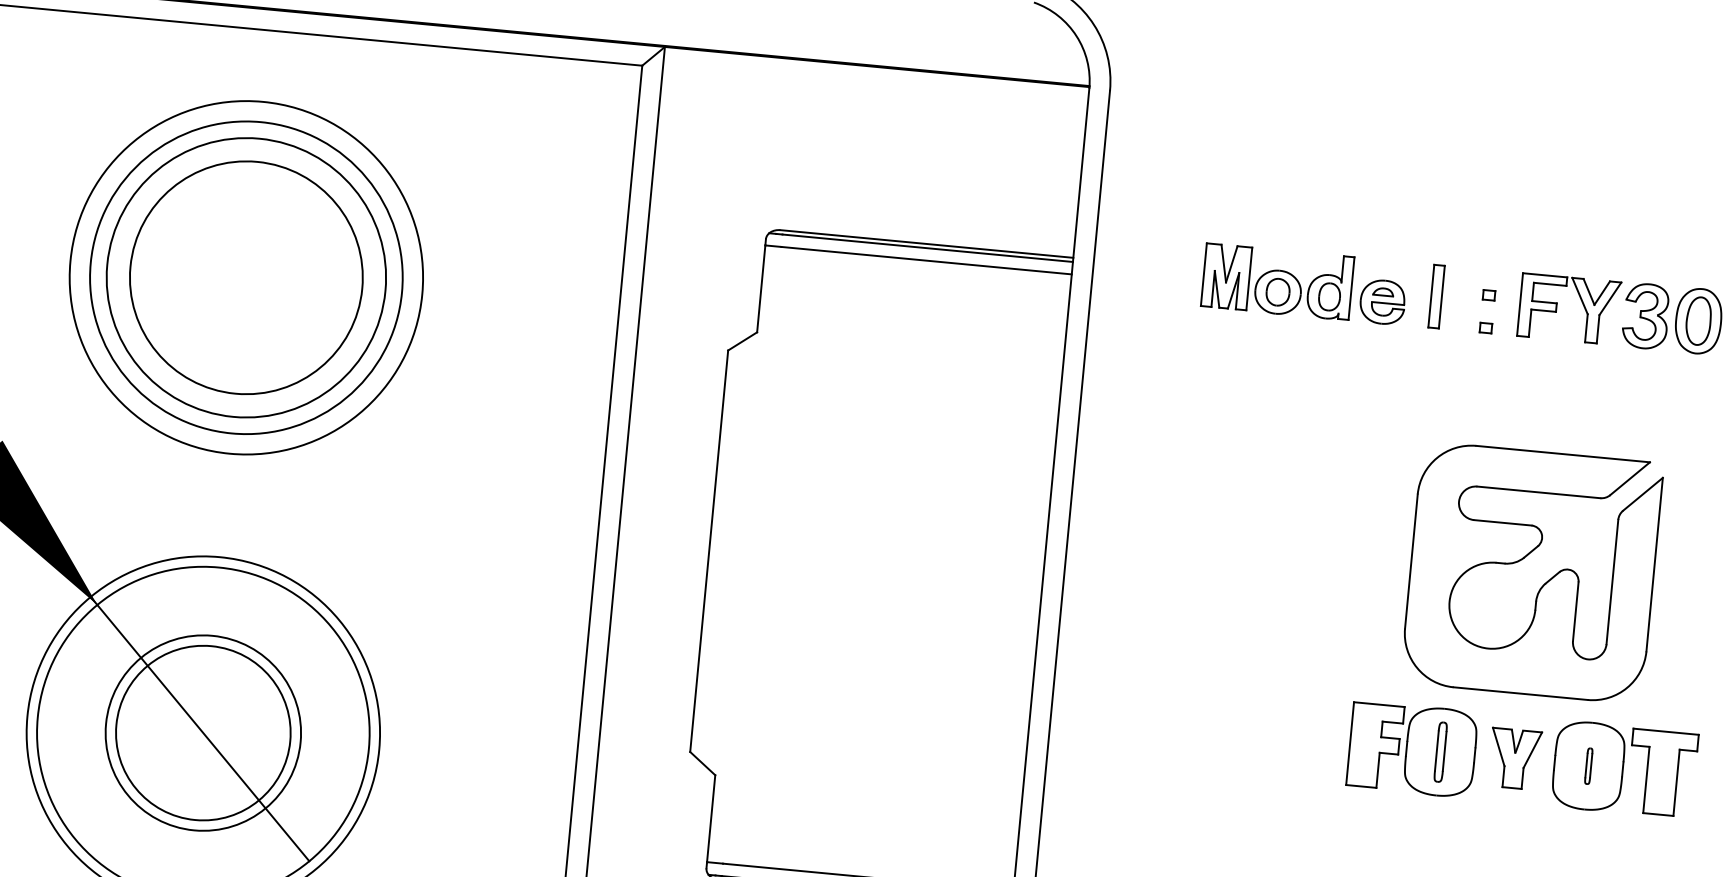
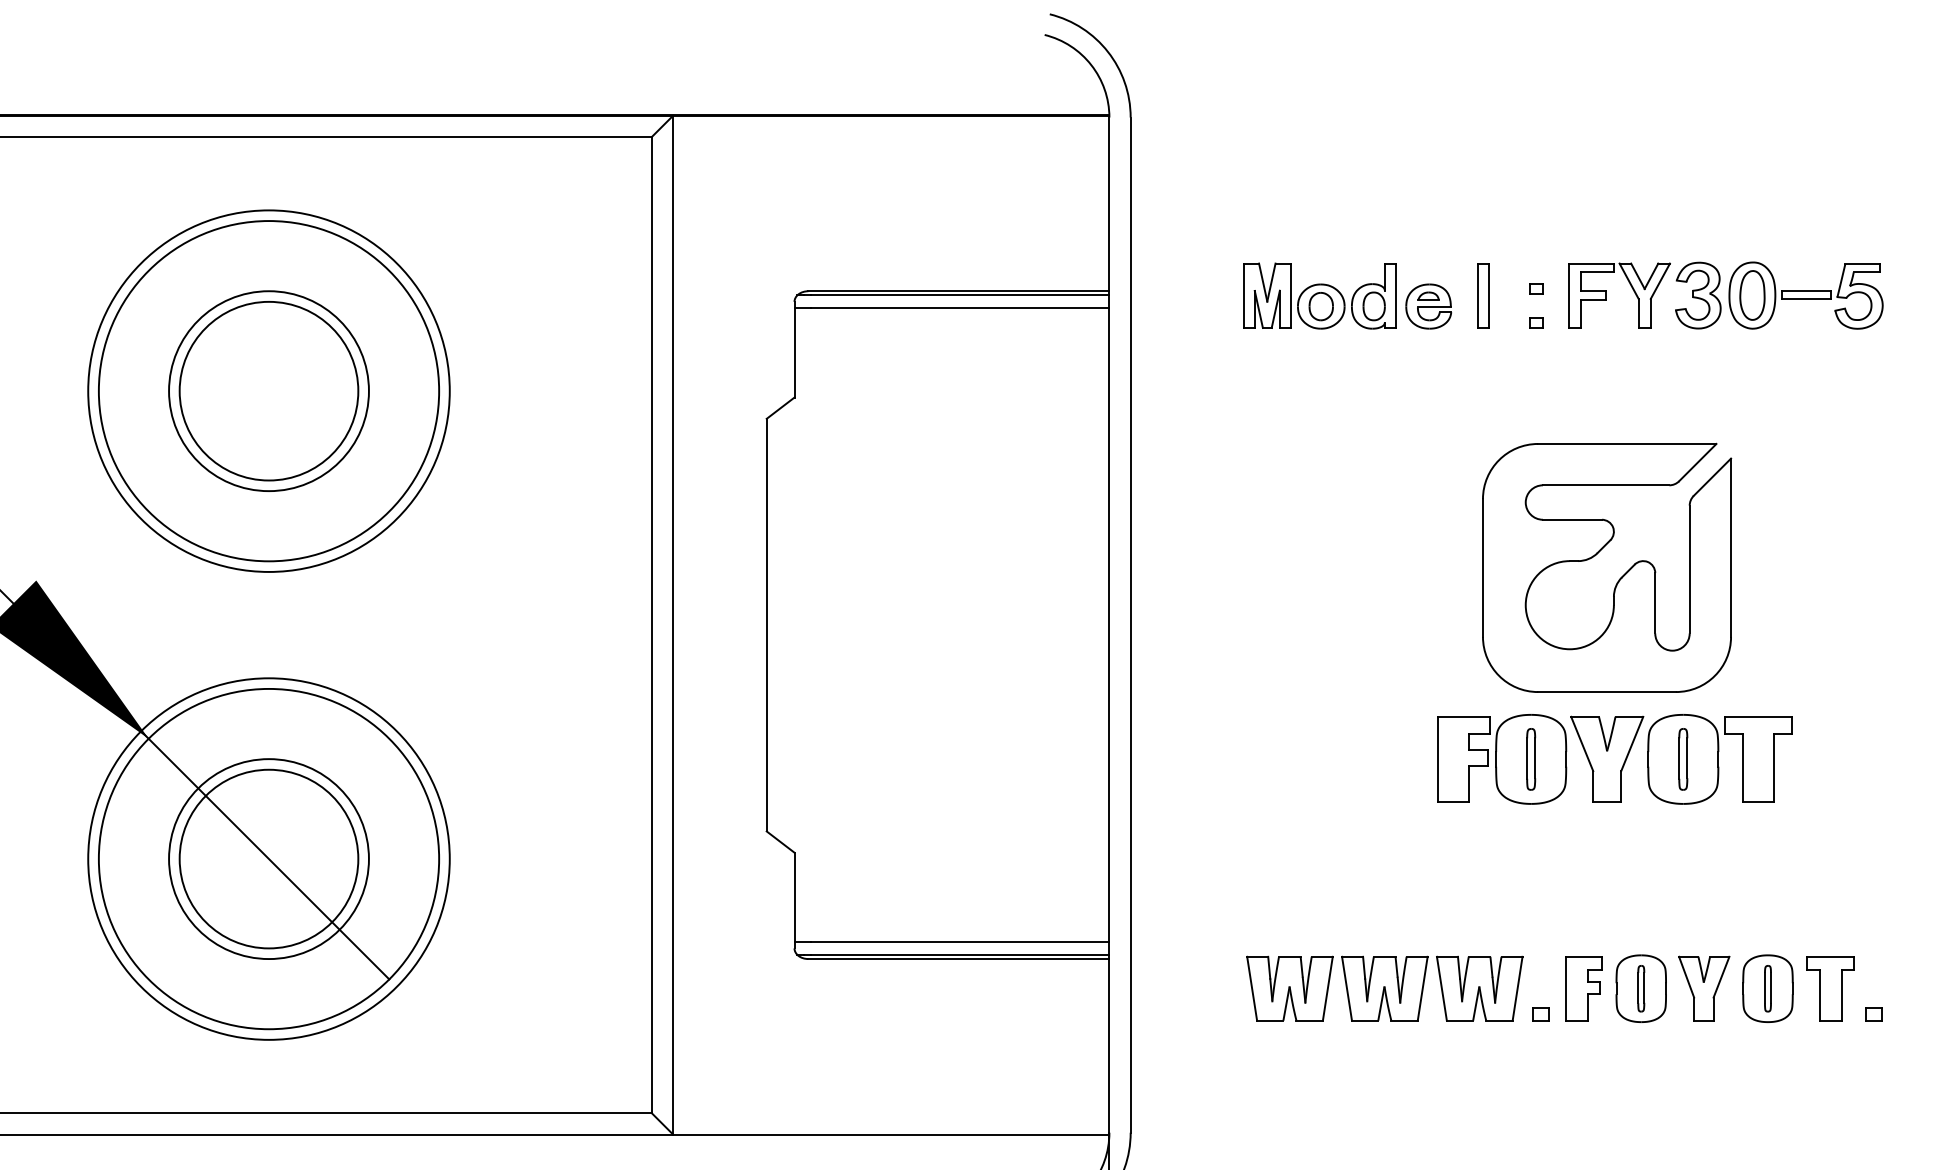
circle: (245, 277) -> (268, 390), size x0.62
circle: (245, 278) -> (268, 391), size x0.62
circle: (245, 278) -> (268, 391), size x1.43
part: (1515, 758) -> (1607, 758), size x1.43
part: (1588, 766) -> (1683, 759), size x1.67

